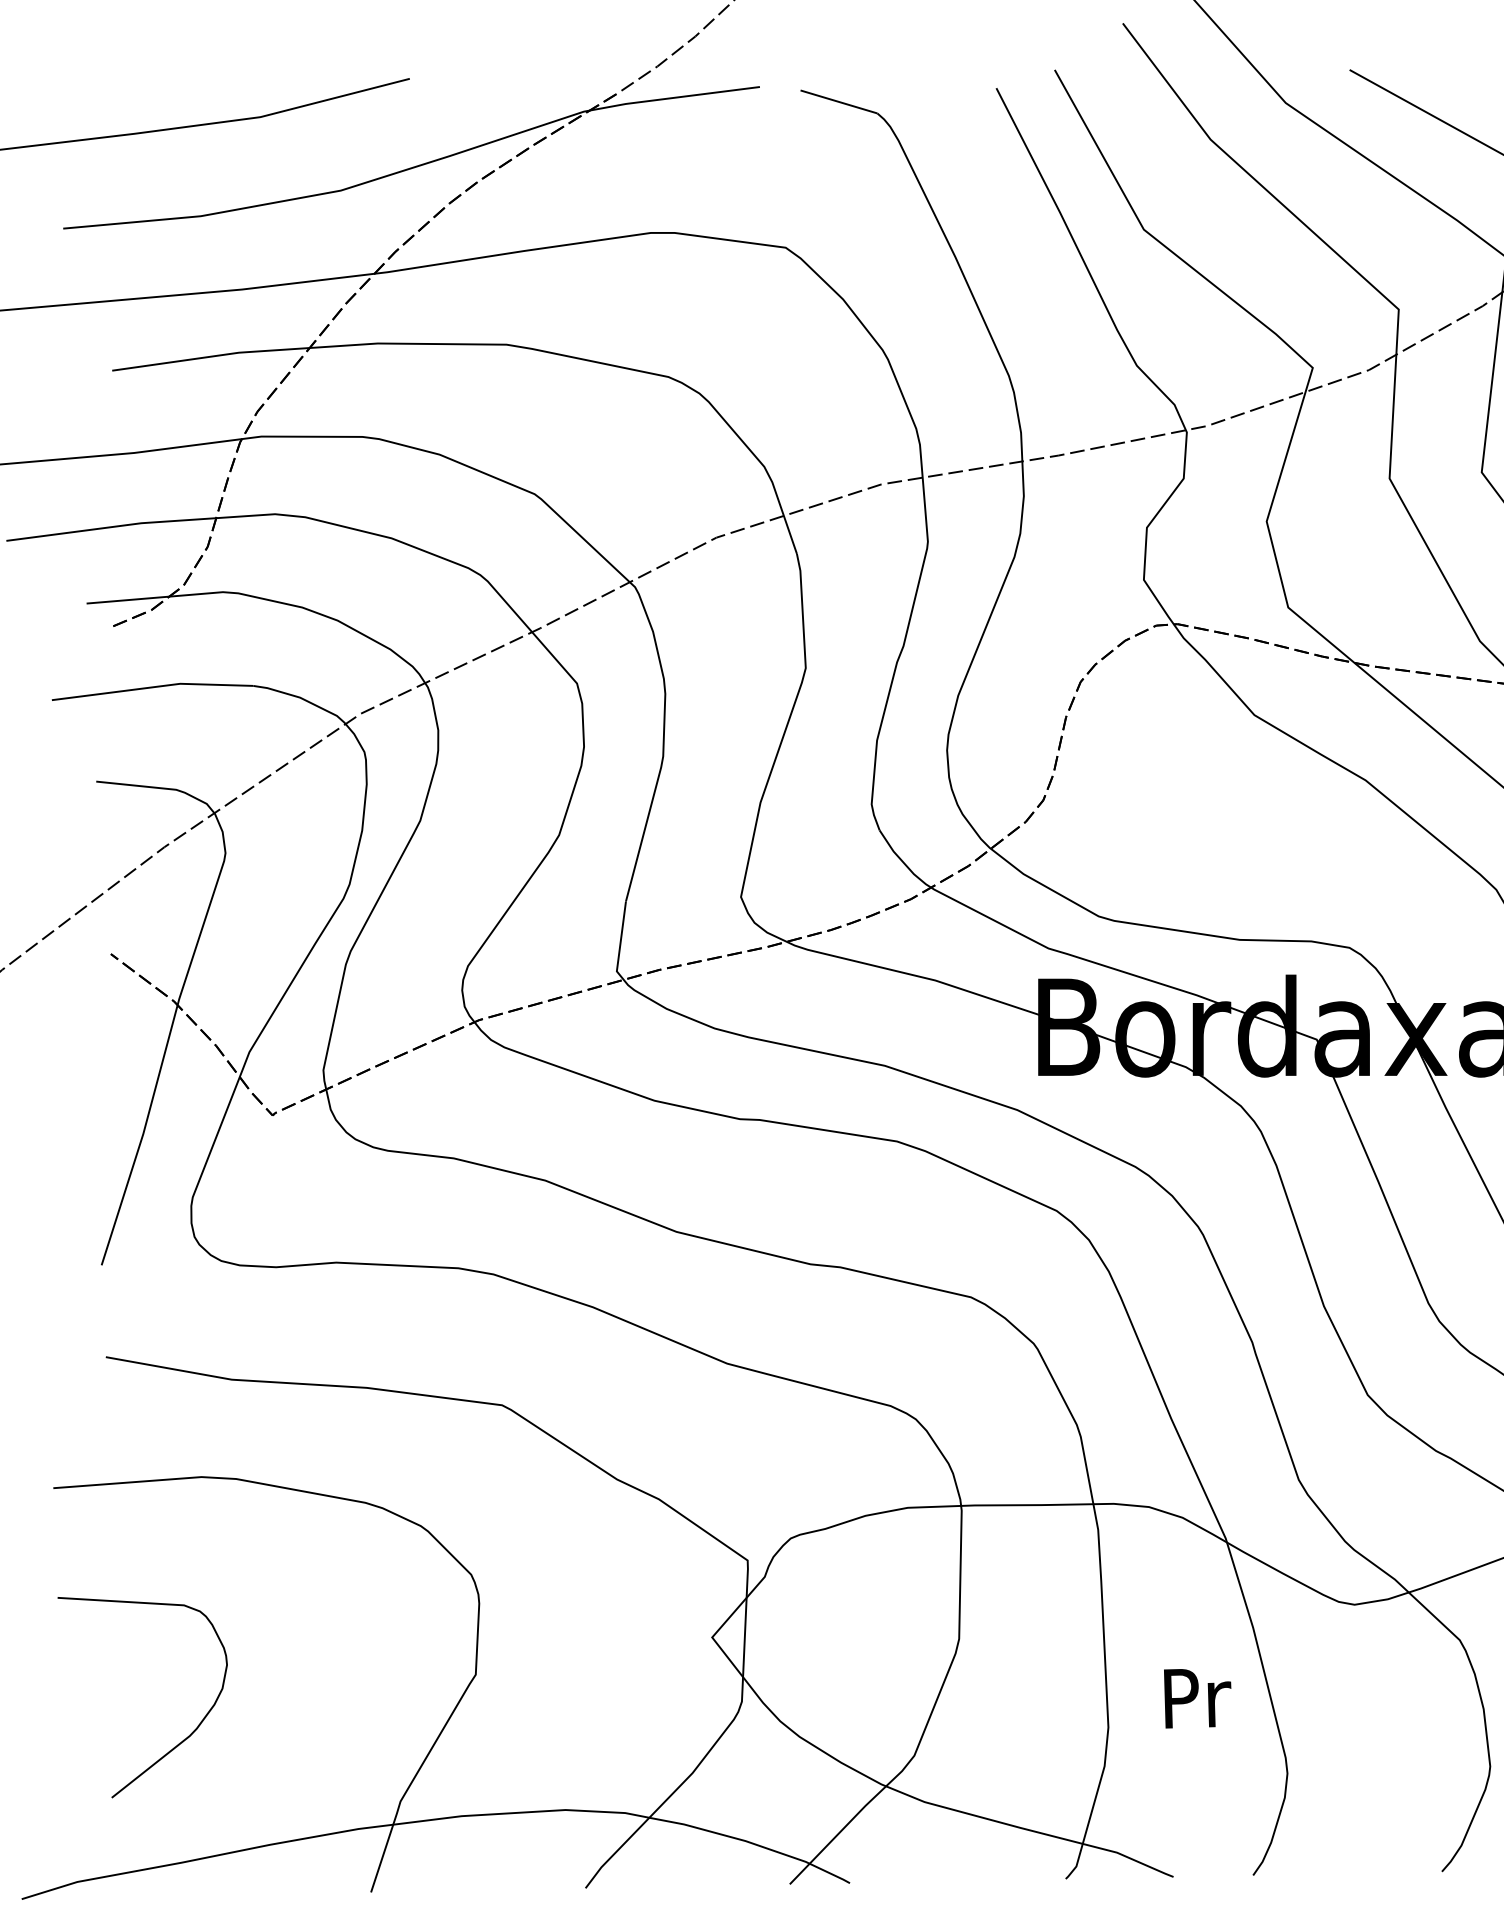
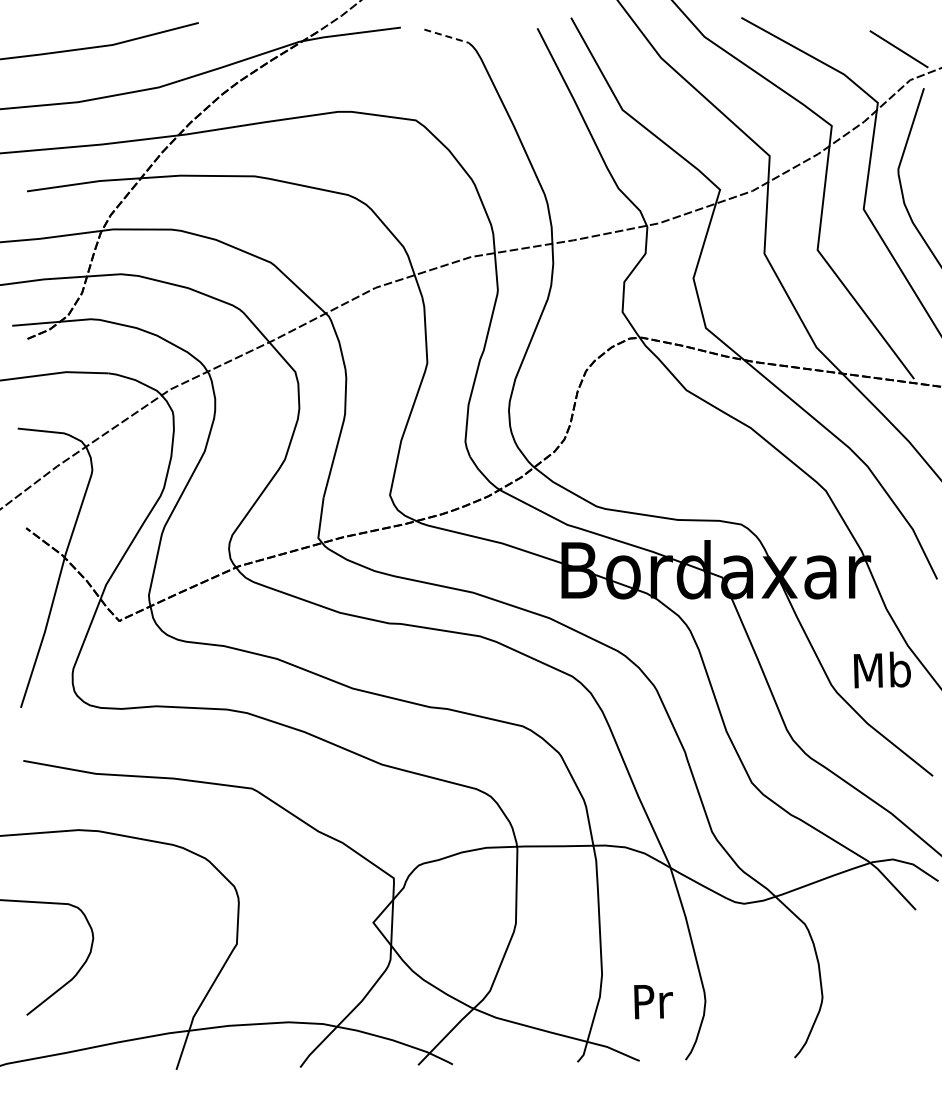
line: (840, 102) -> (447, 36), solid -> dashed
text: (1197, 1699) -> (653, 1002), moved

